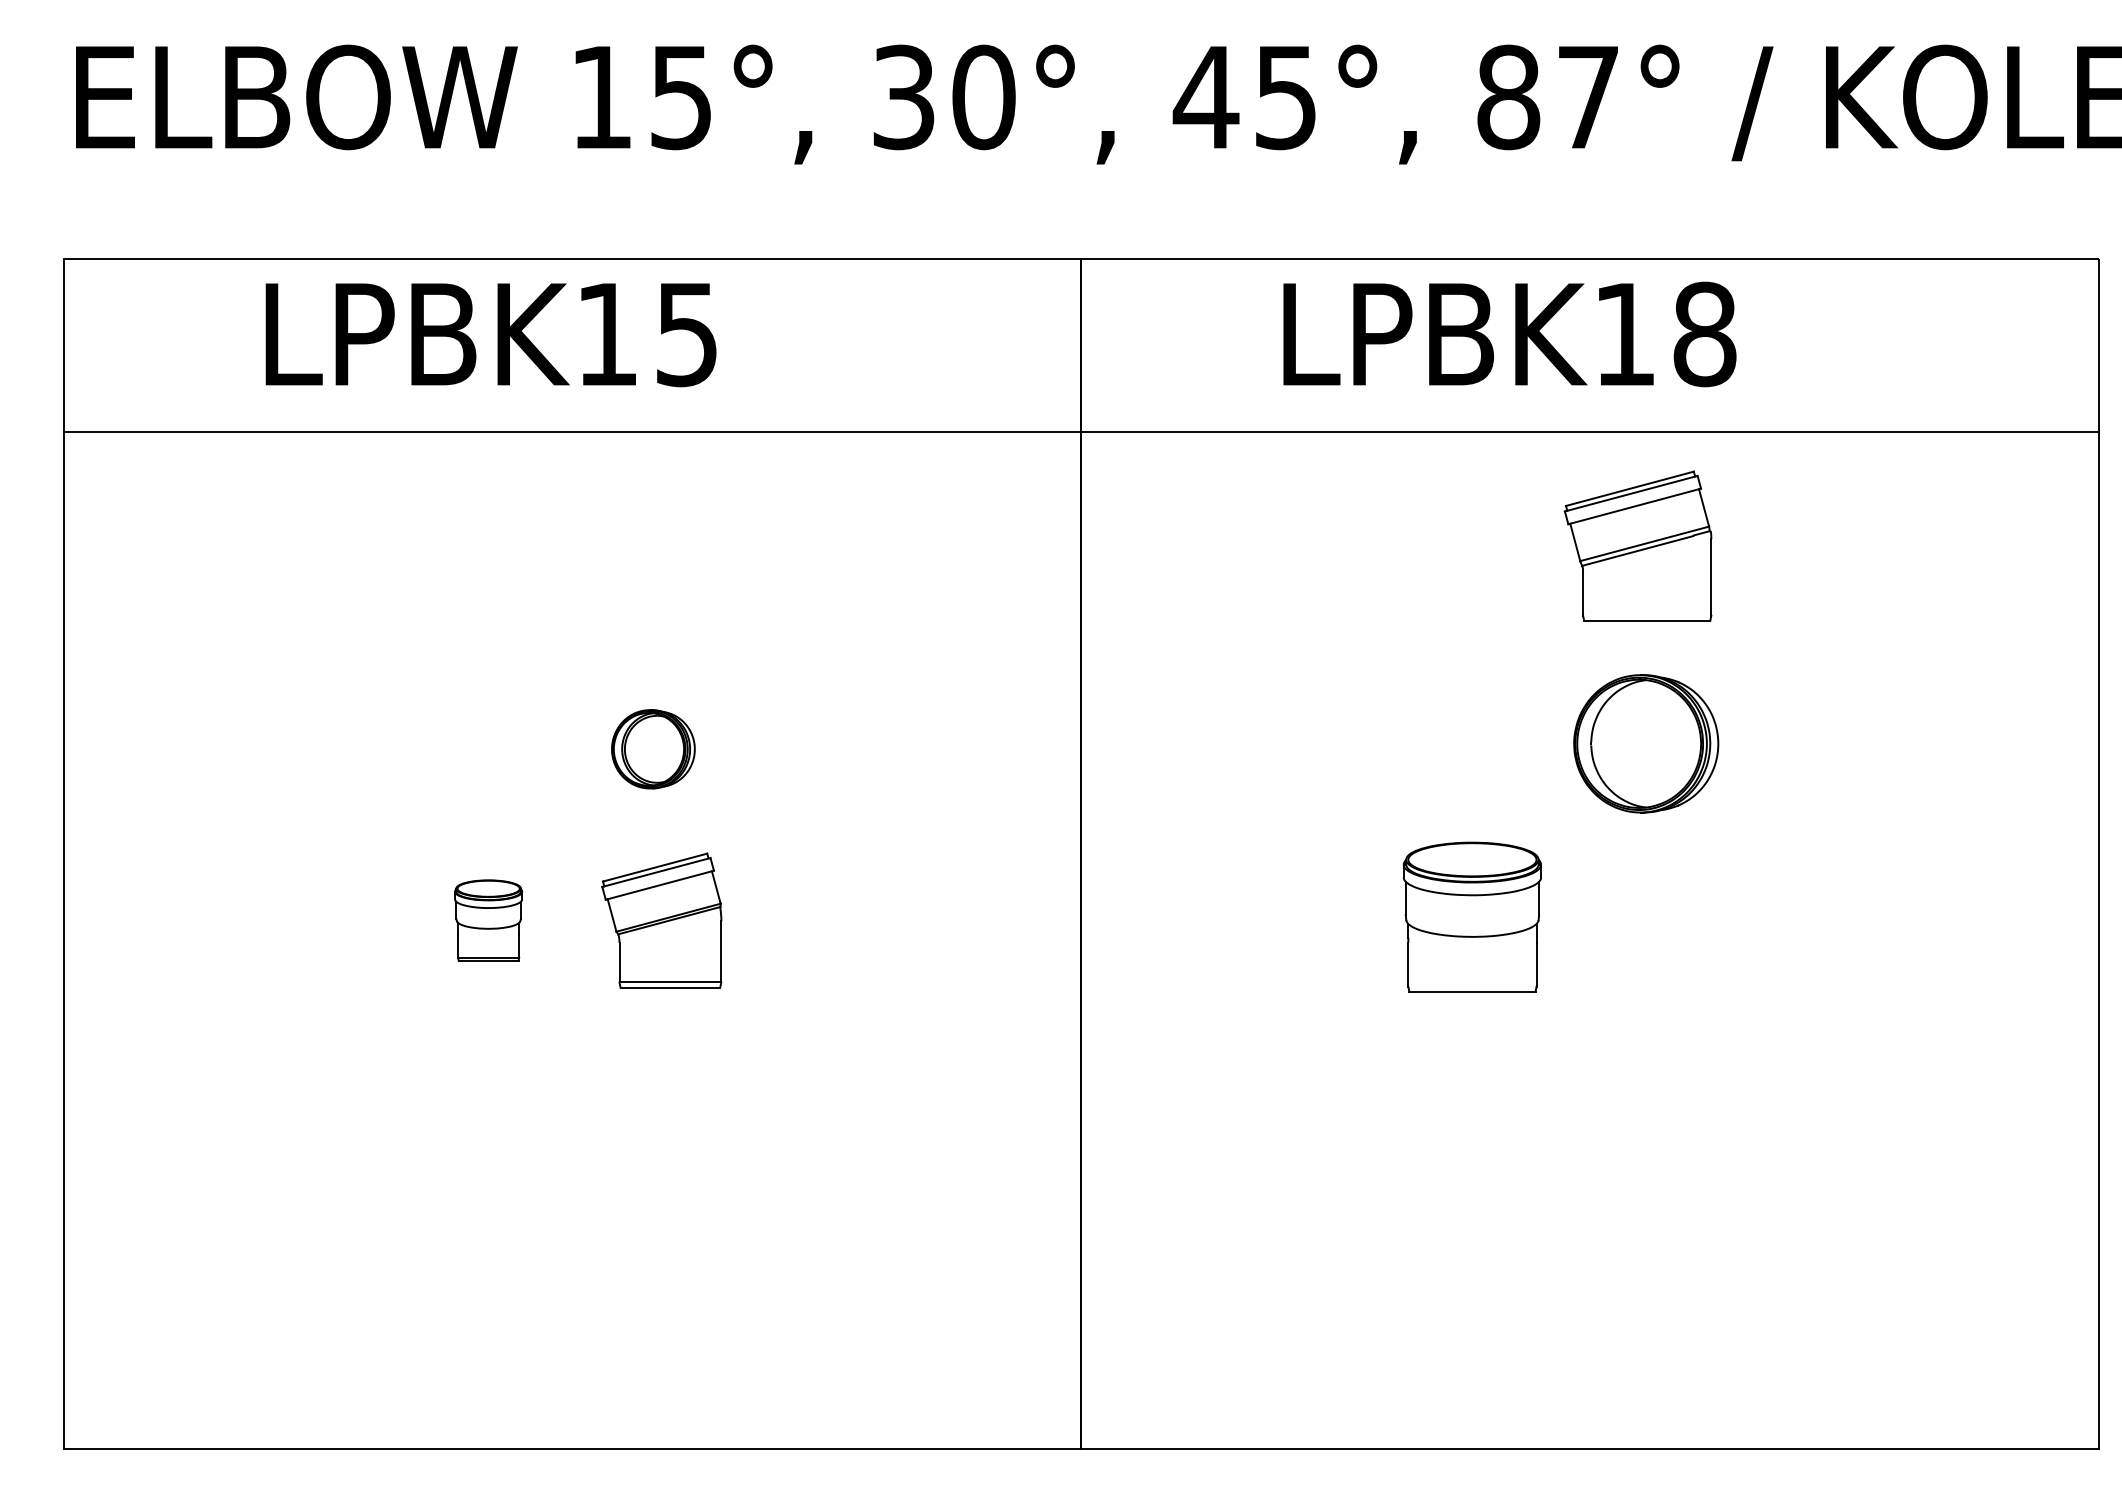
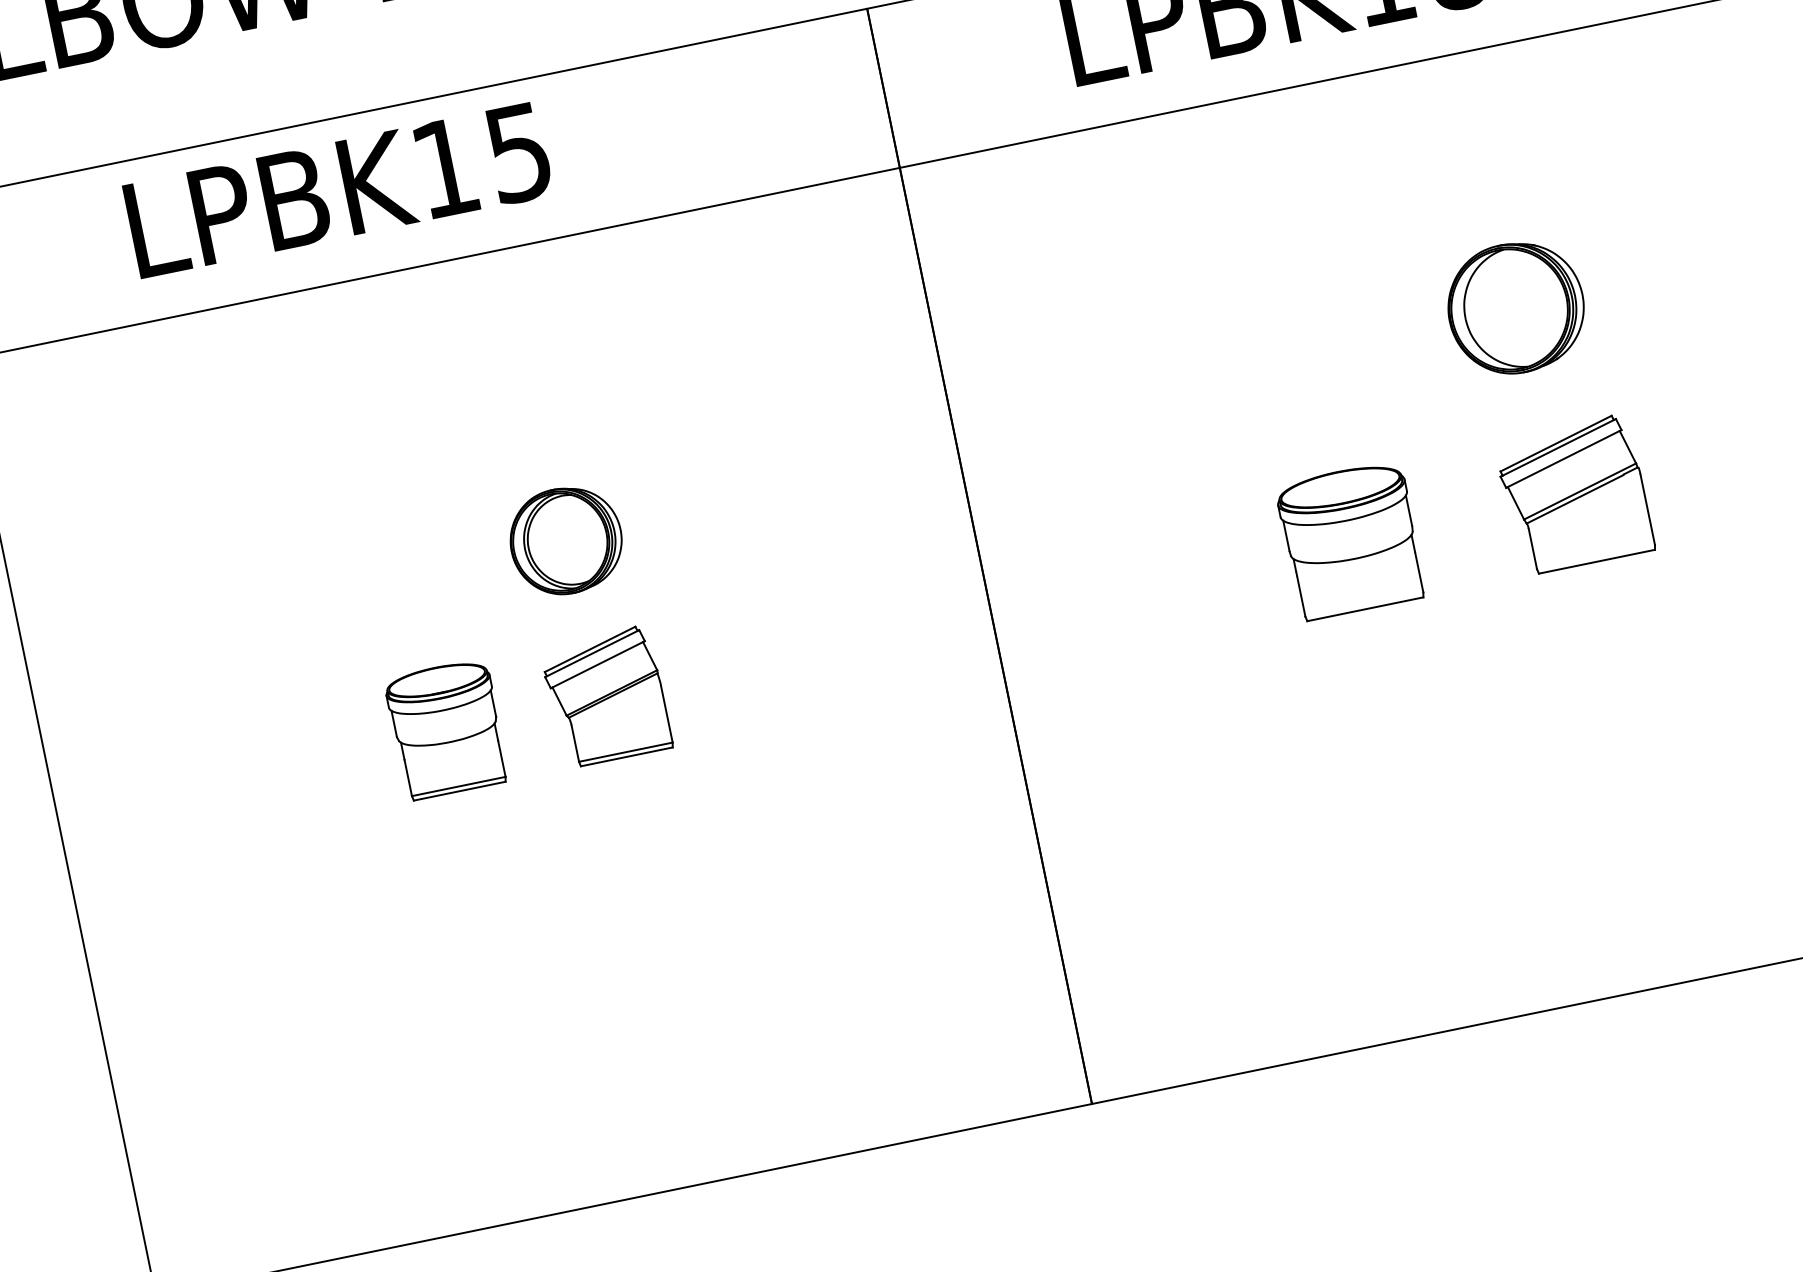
part: (1637, 545) -> (1573, 494), moved
part: (1646, 743) -> (1516, 307), moved
part: (653, 749) -> (566, 541), size x1.43
part: (488, 920) -> (446, 729), size x1.67

